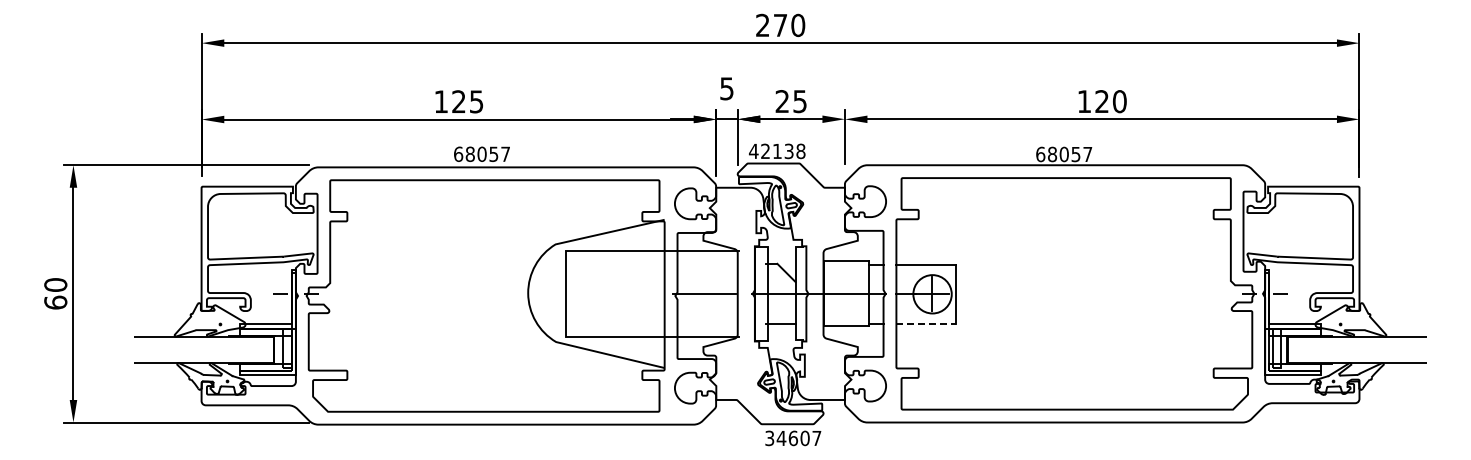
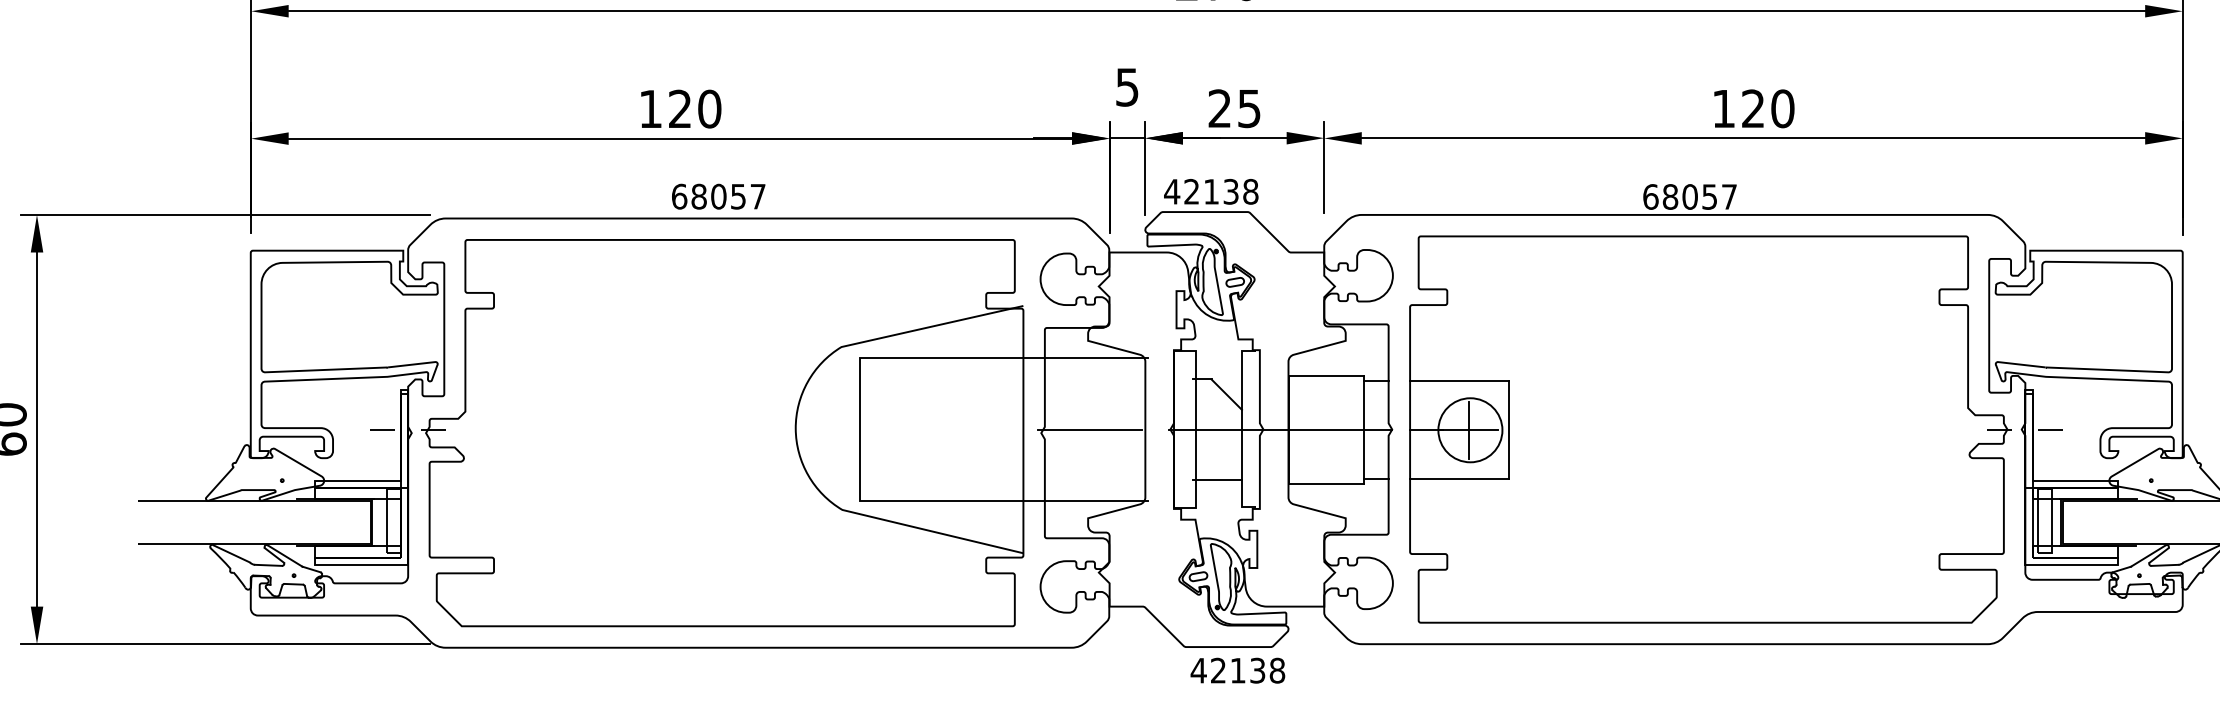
text: (476, 101) -> (709, 108), 125 -> 120
line: (926, 323) -> (1460, 478), dashed -> solid
text: (792, 438) -> (1236, 670), 34607 -> 42138

